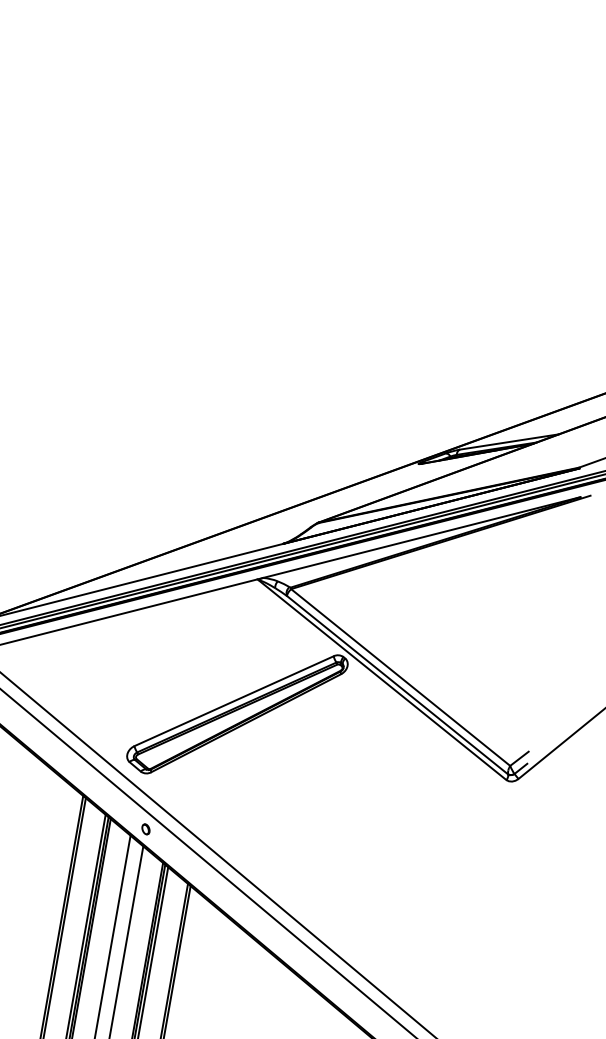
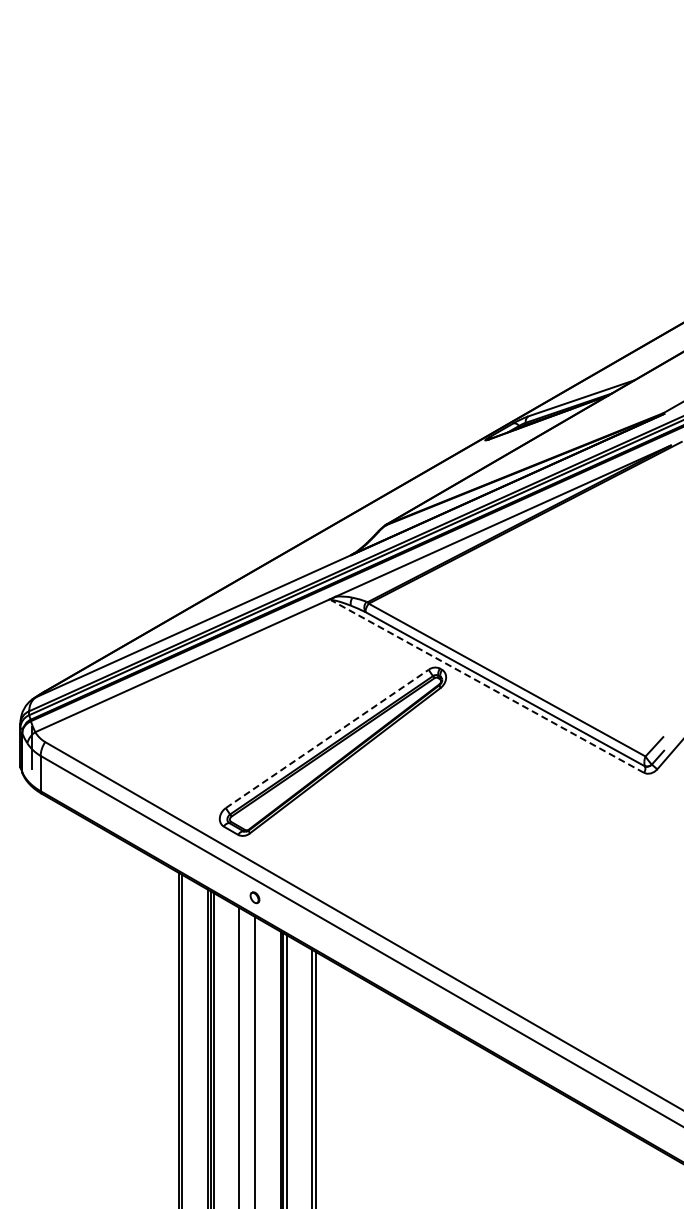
line: (382, 680) -> (487, 686), solid -> dashed
line: (234, 700) -> (327, 738), solid -> dashed

